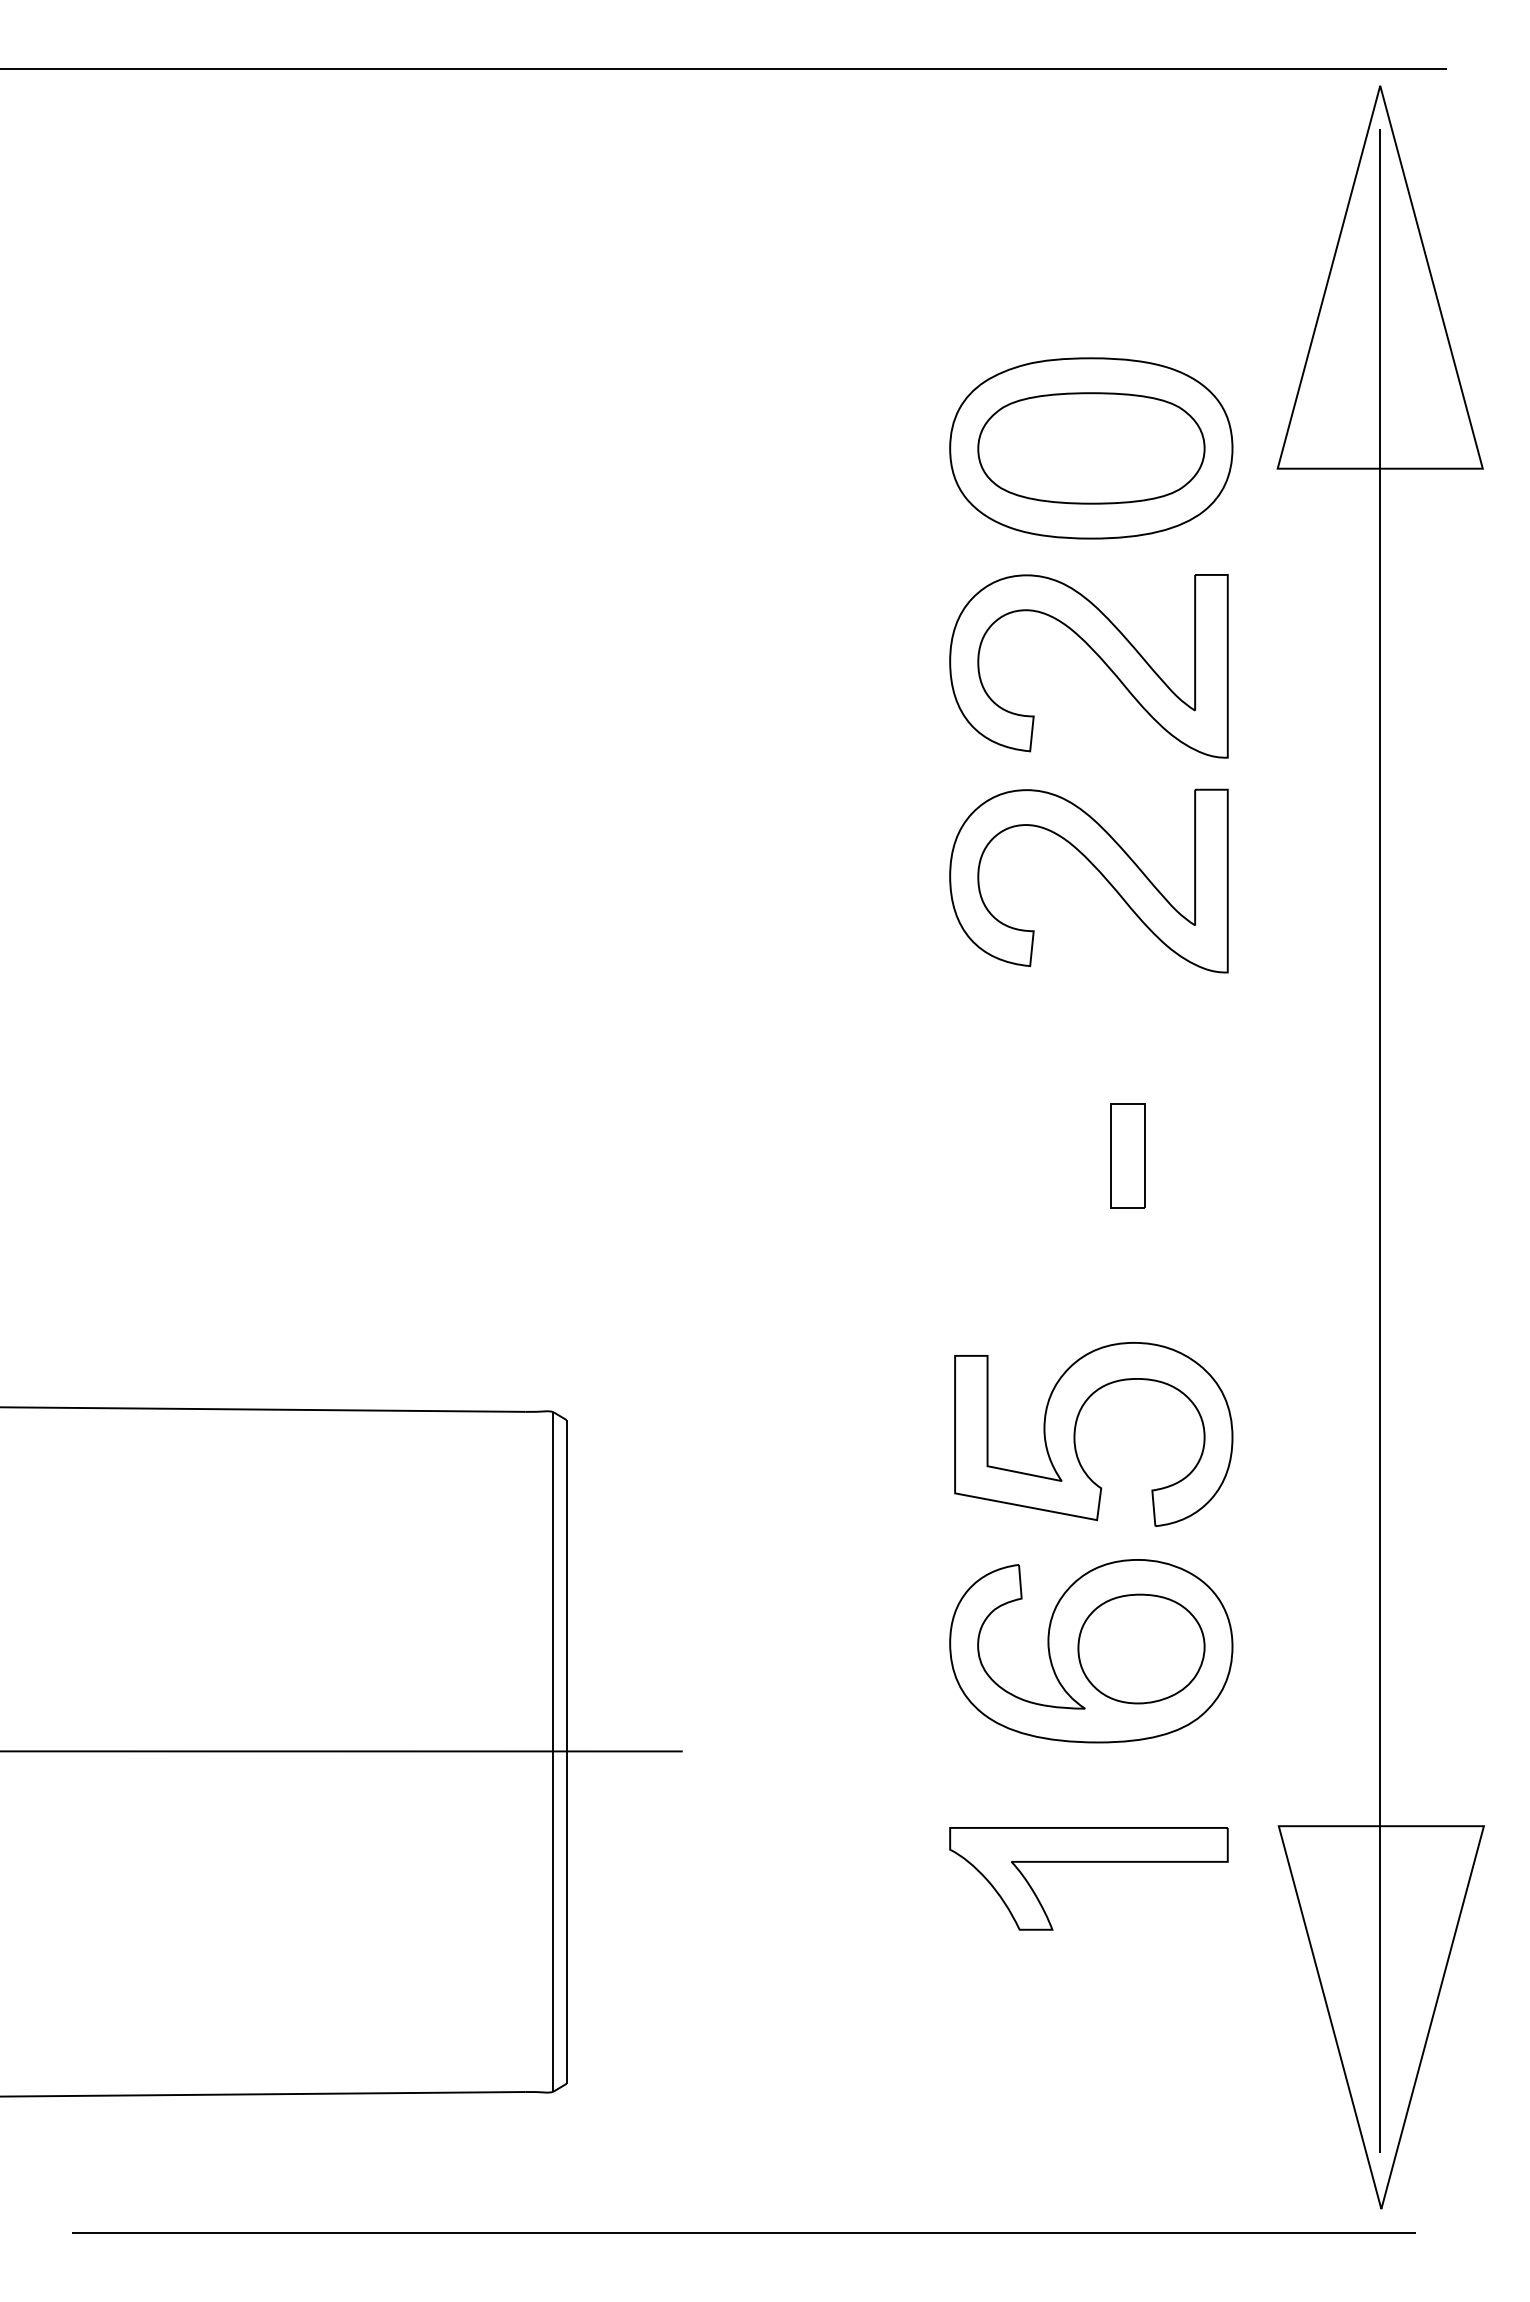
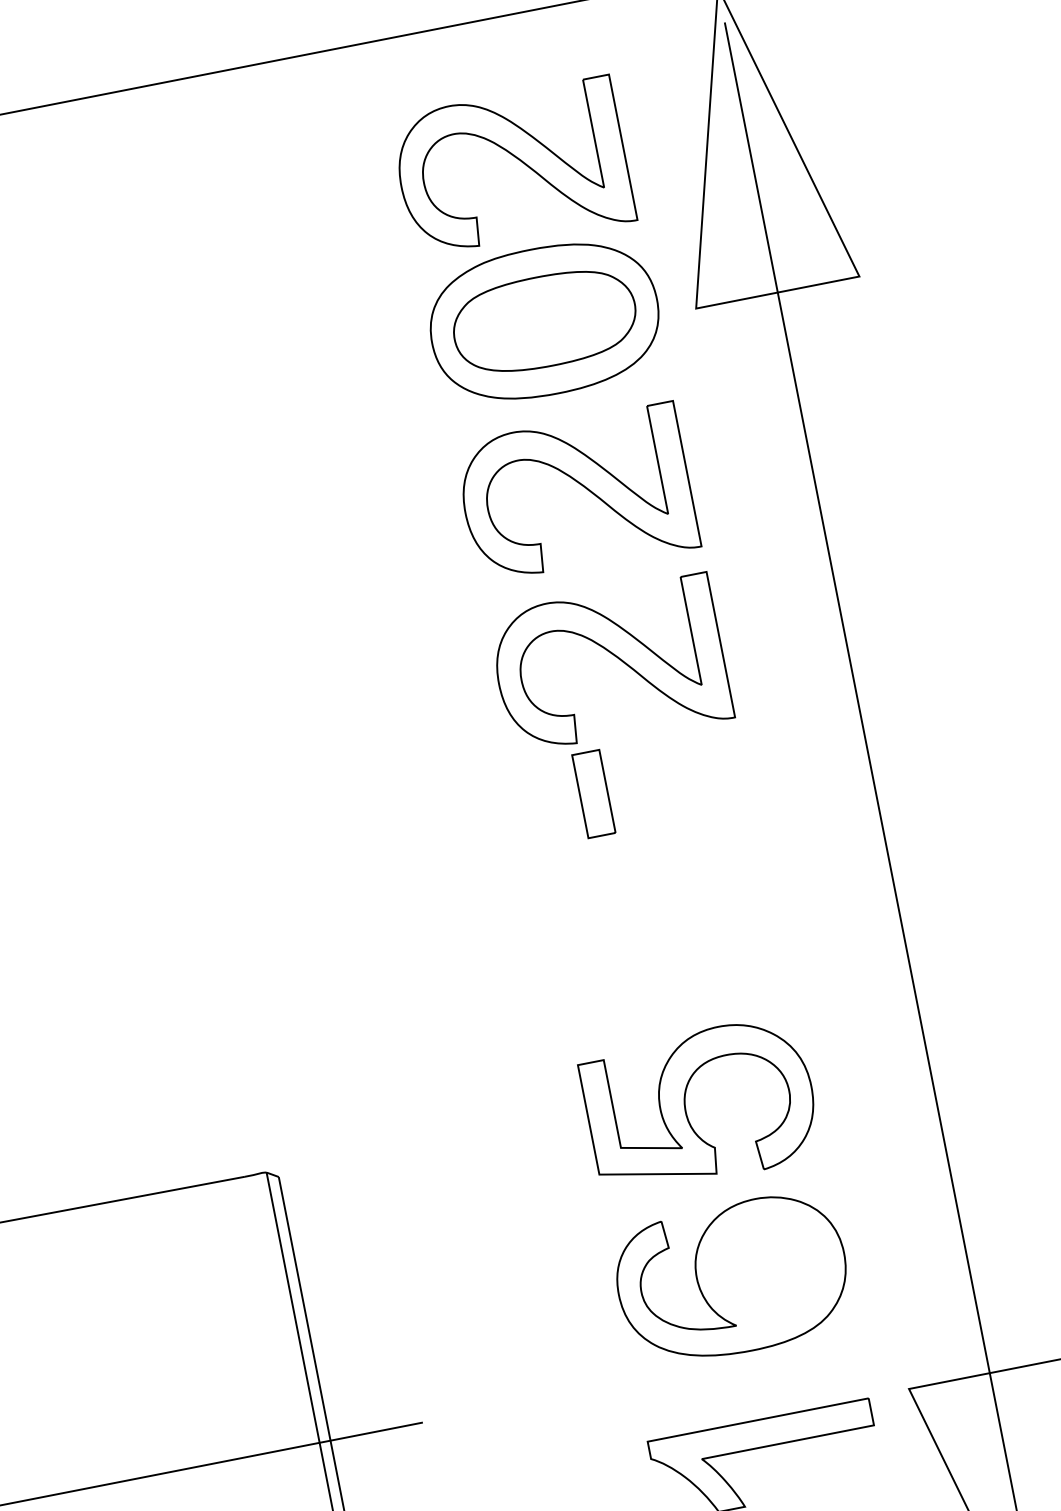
part: (1097, 246) -> (518, 159), added
part: (1127, 1155) -> (593, 793), moved
part: (1141, 1648) -> (771, 1268), removed

